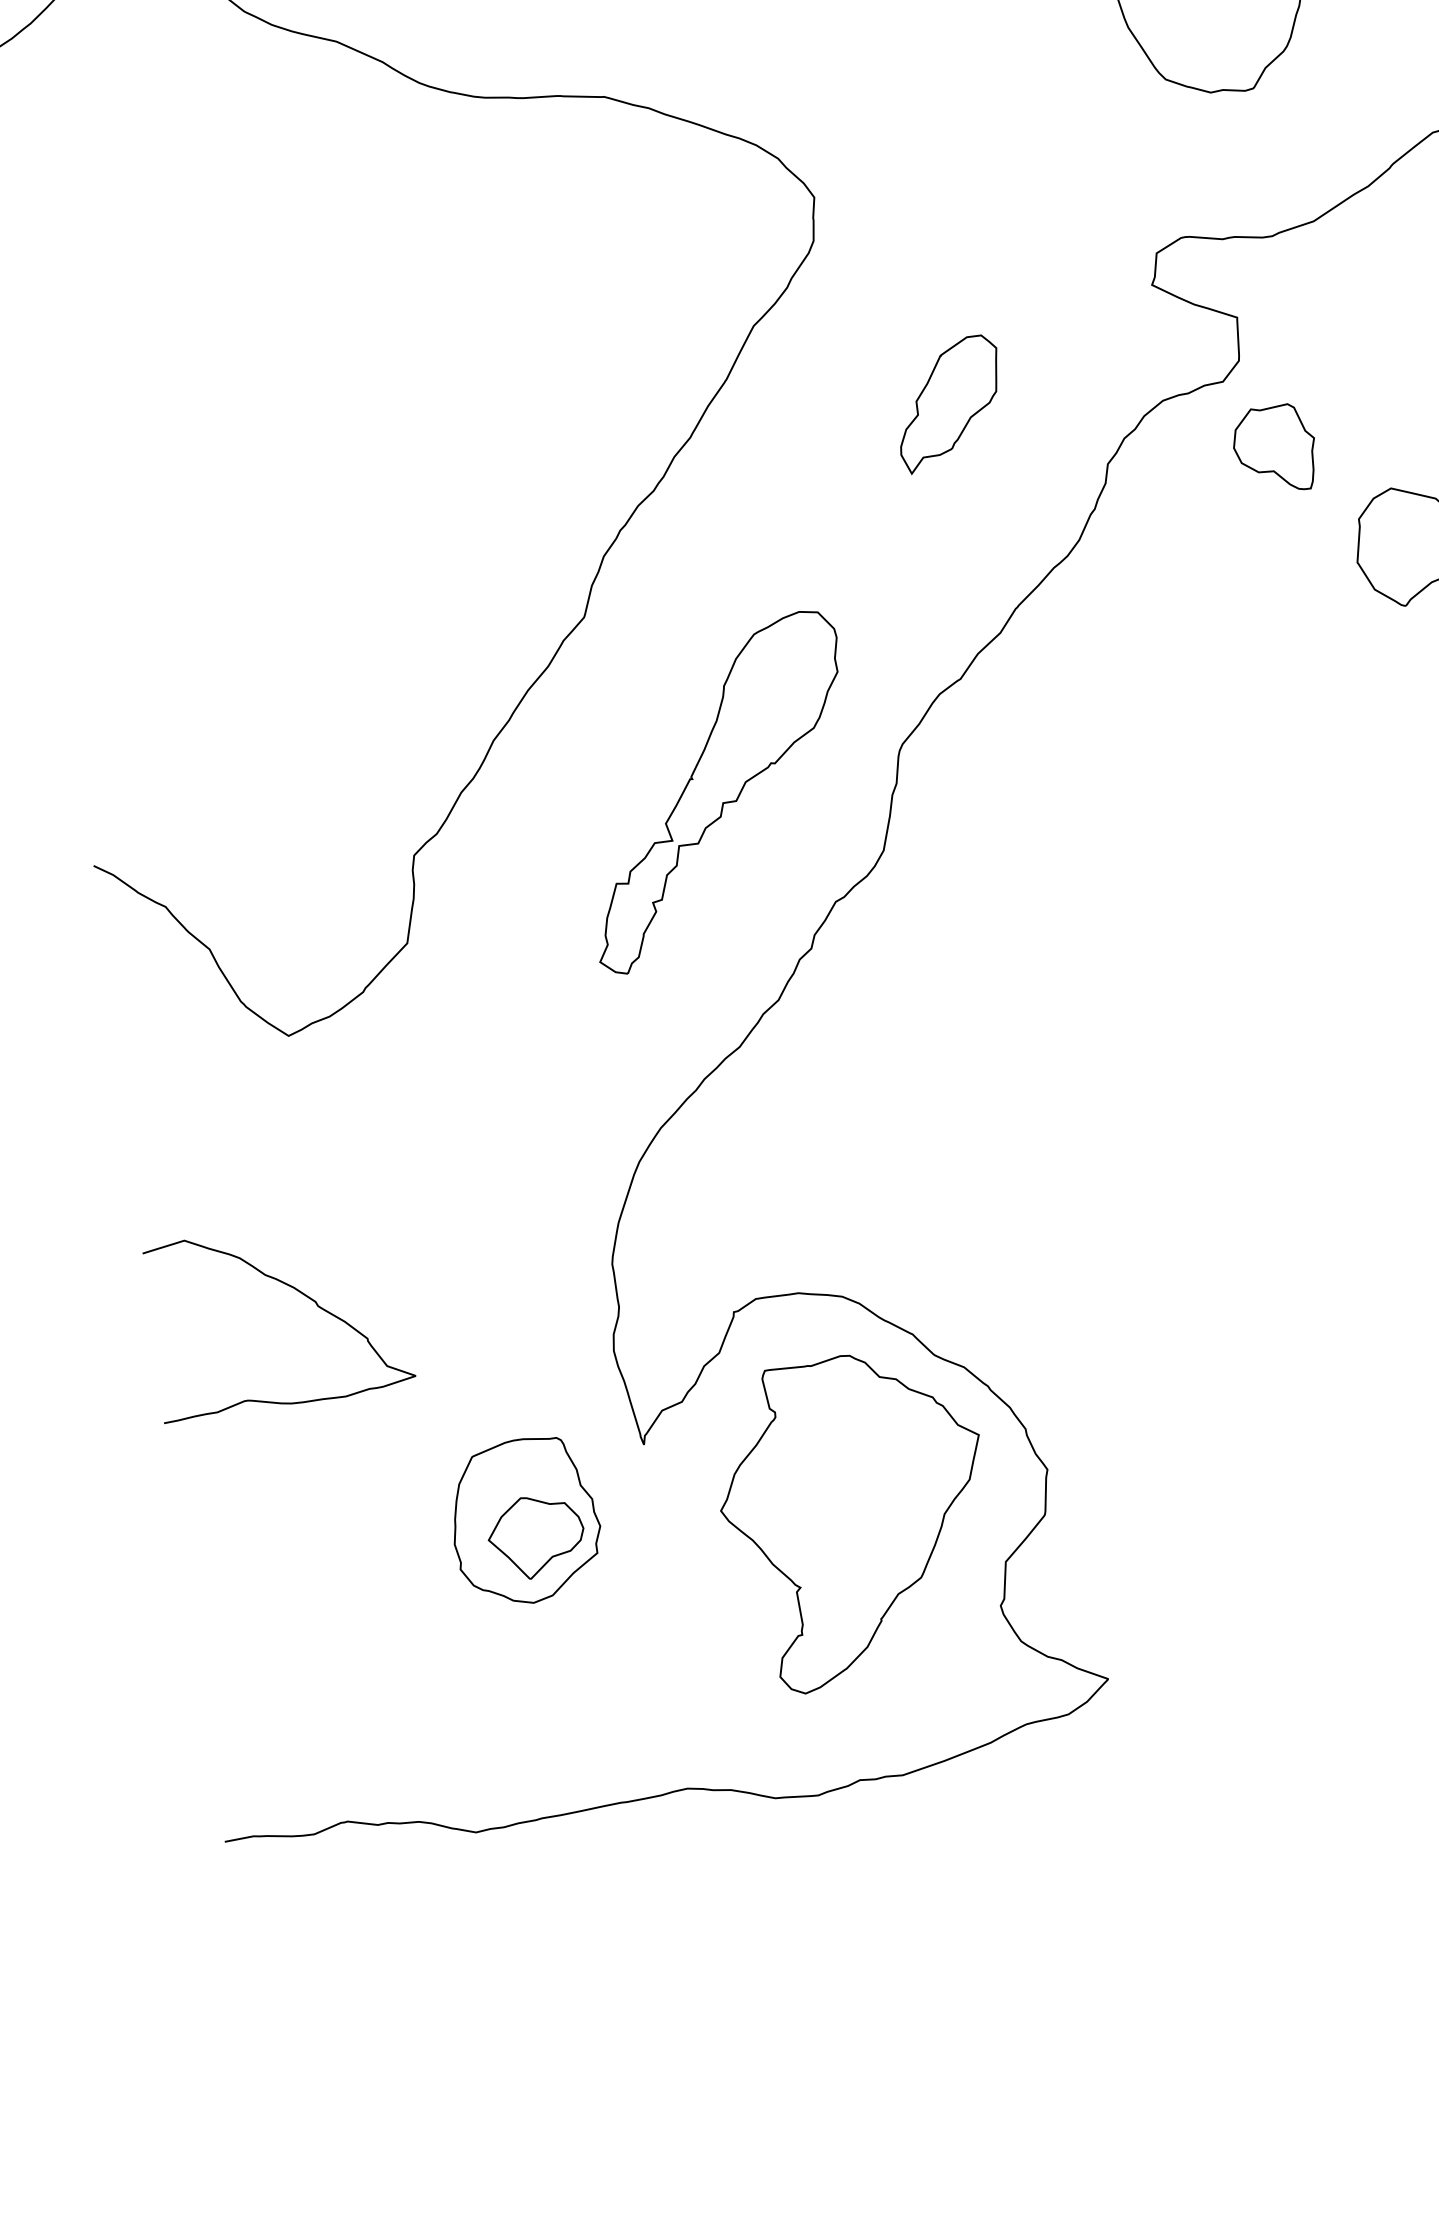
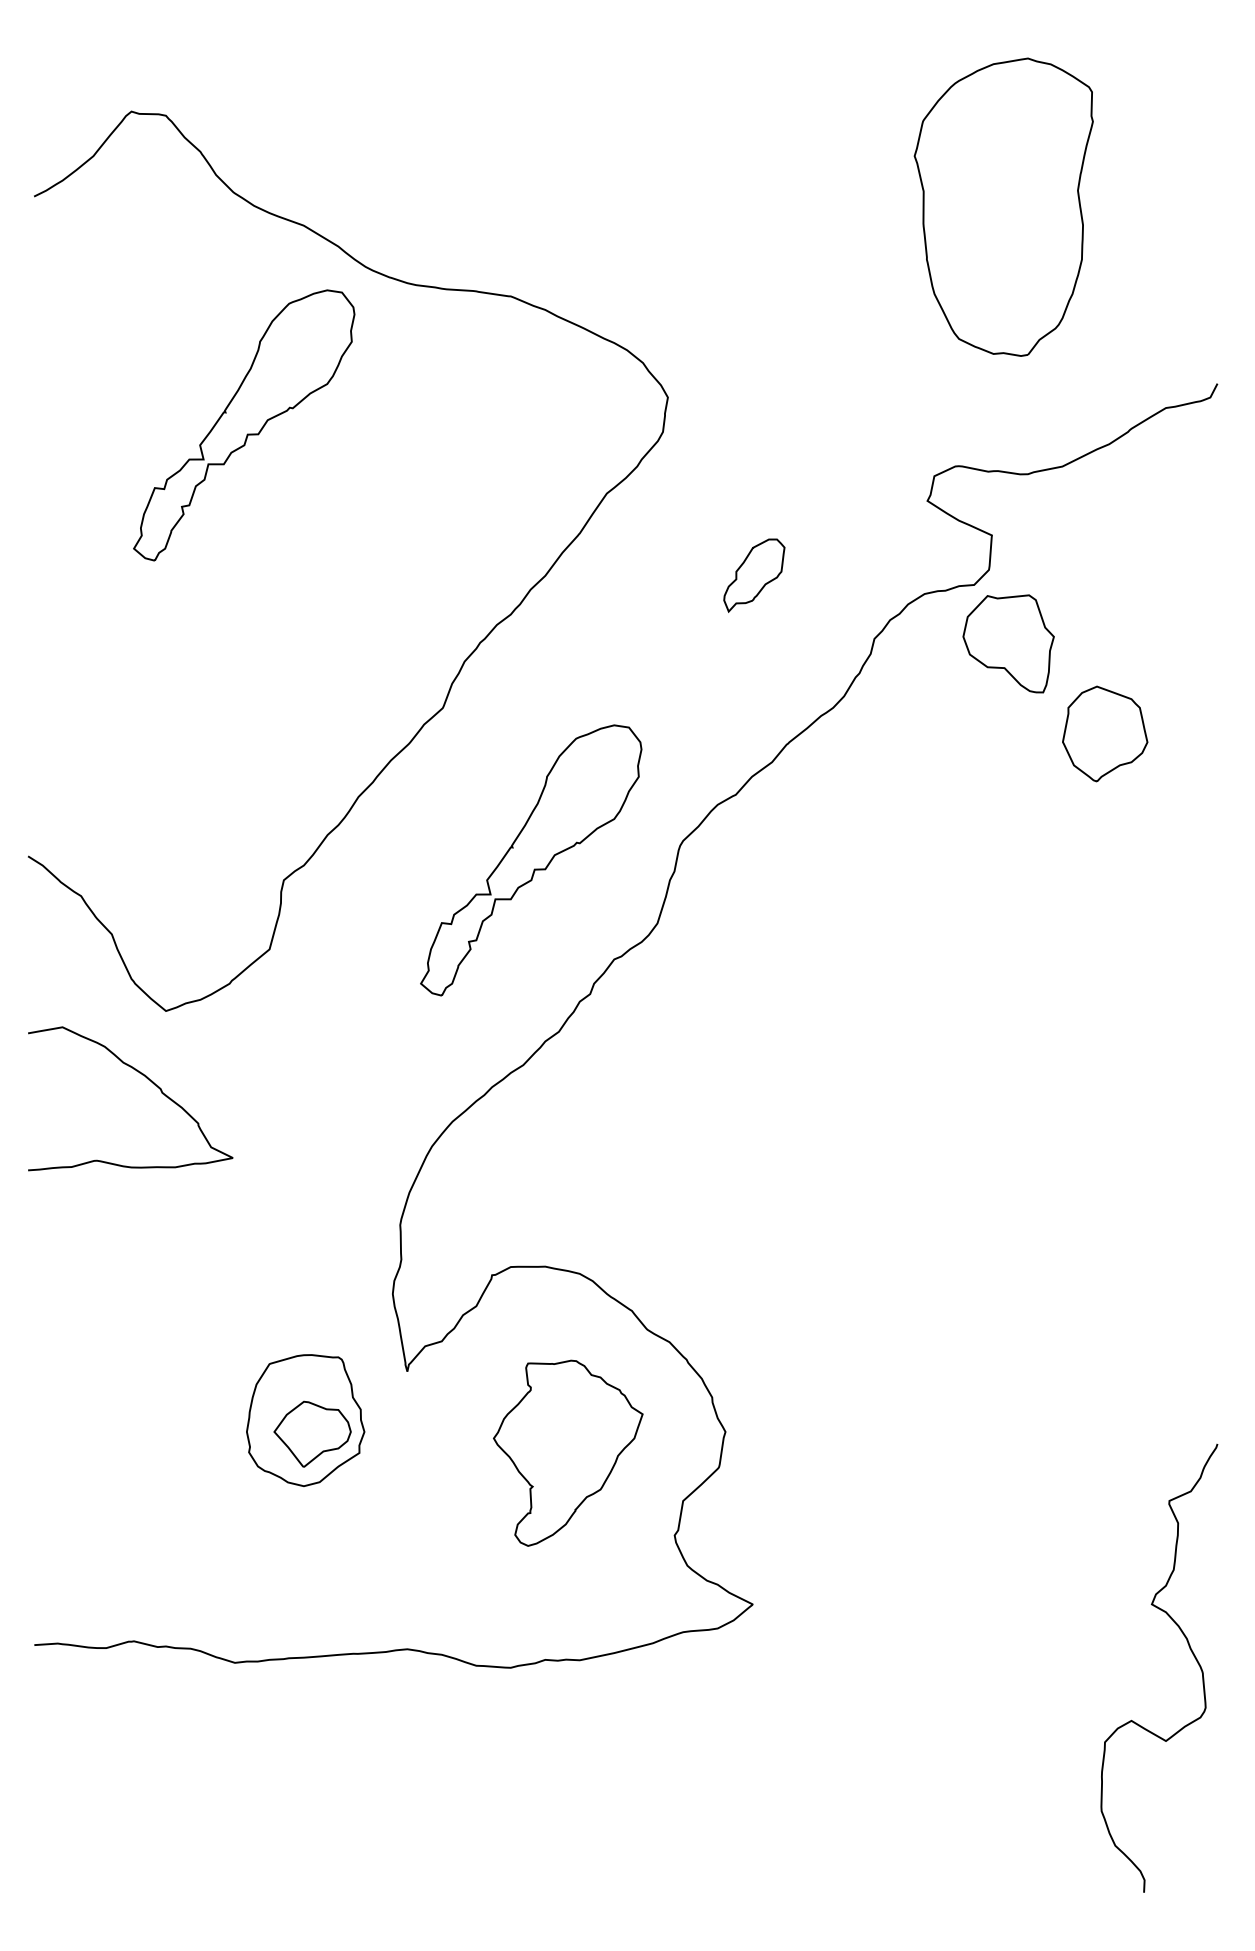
part: (294, 298) -> (244, 425), added
part: (949, 404) -> (754, 575), size x0.7
part: (1274, 448) -> (1008, 643), size x1.4
curve: (297, 1292) -> (147, 1079), moved
part: (856, 1520) -> (568, 1453), size x0.7

